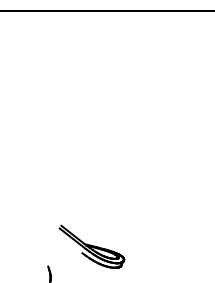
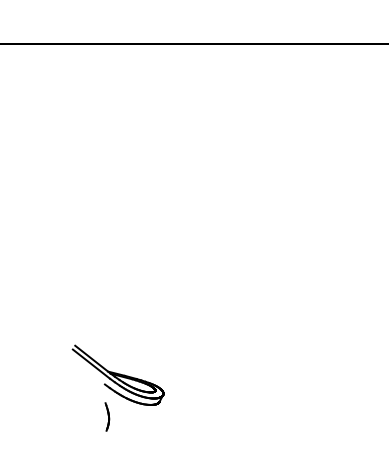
part: (91, 246) -> (117, 374), moved

